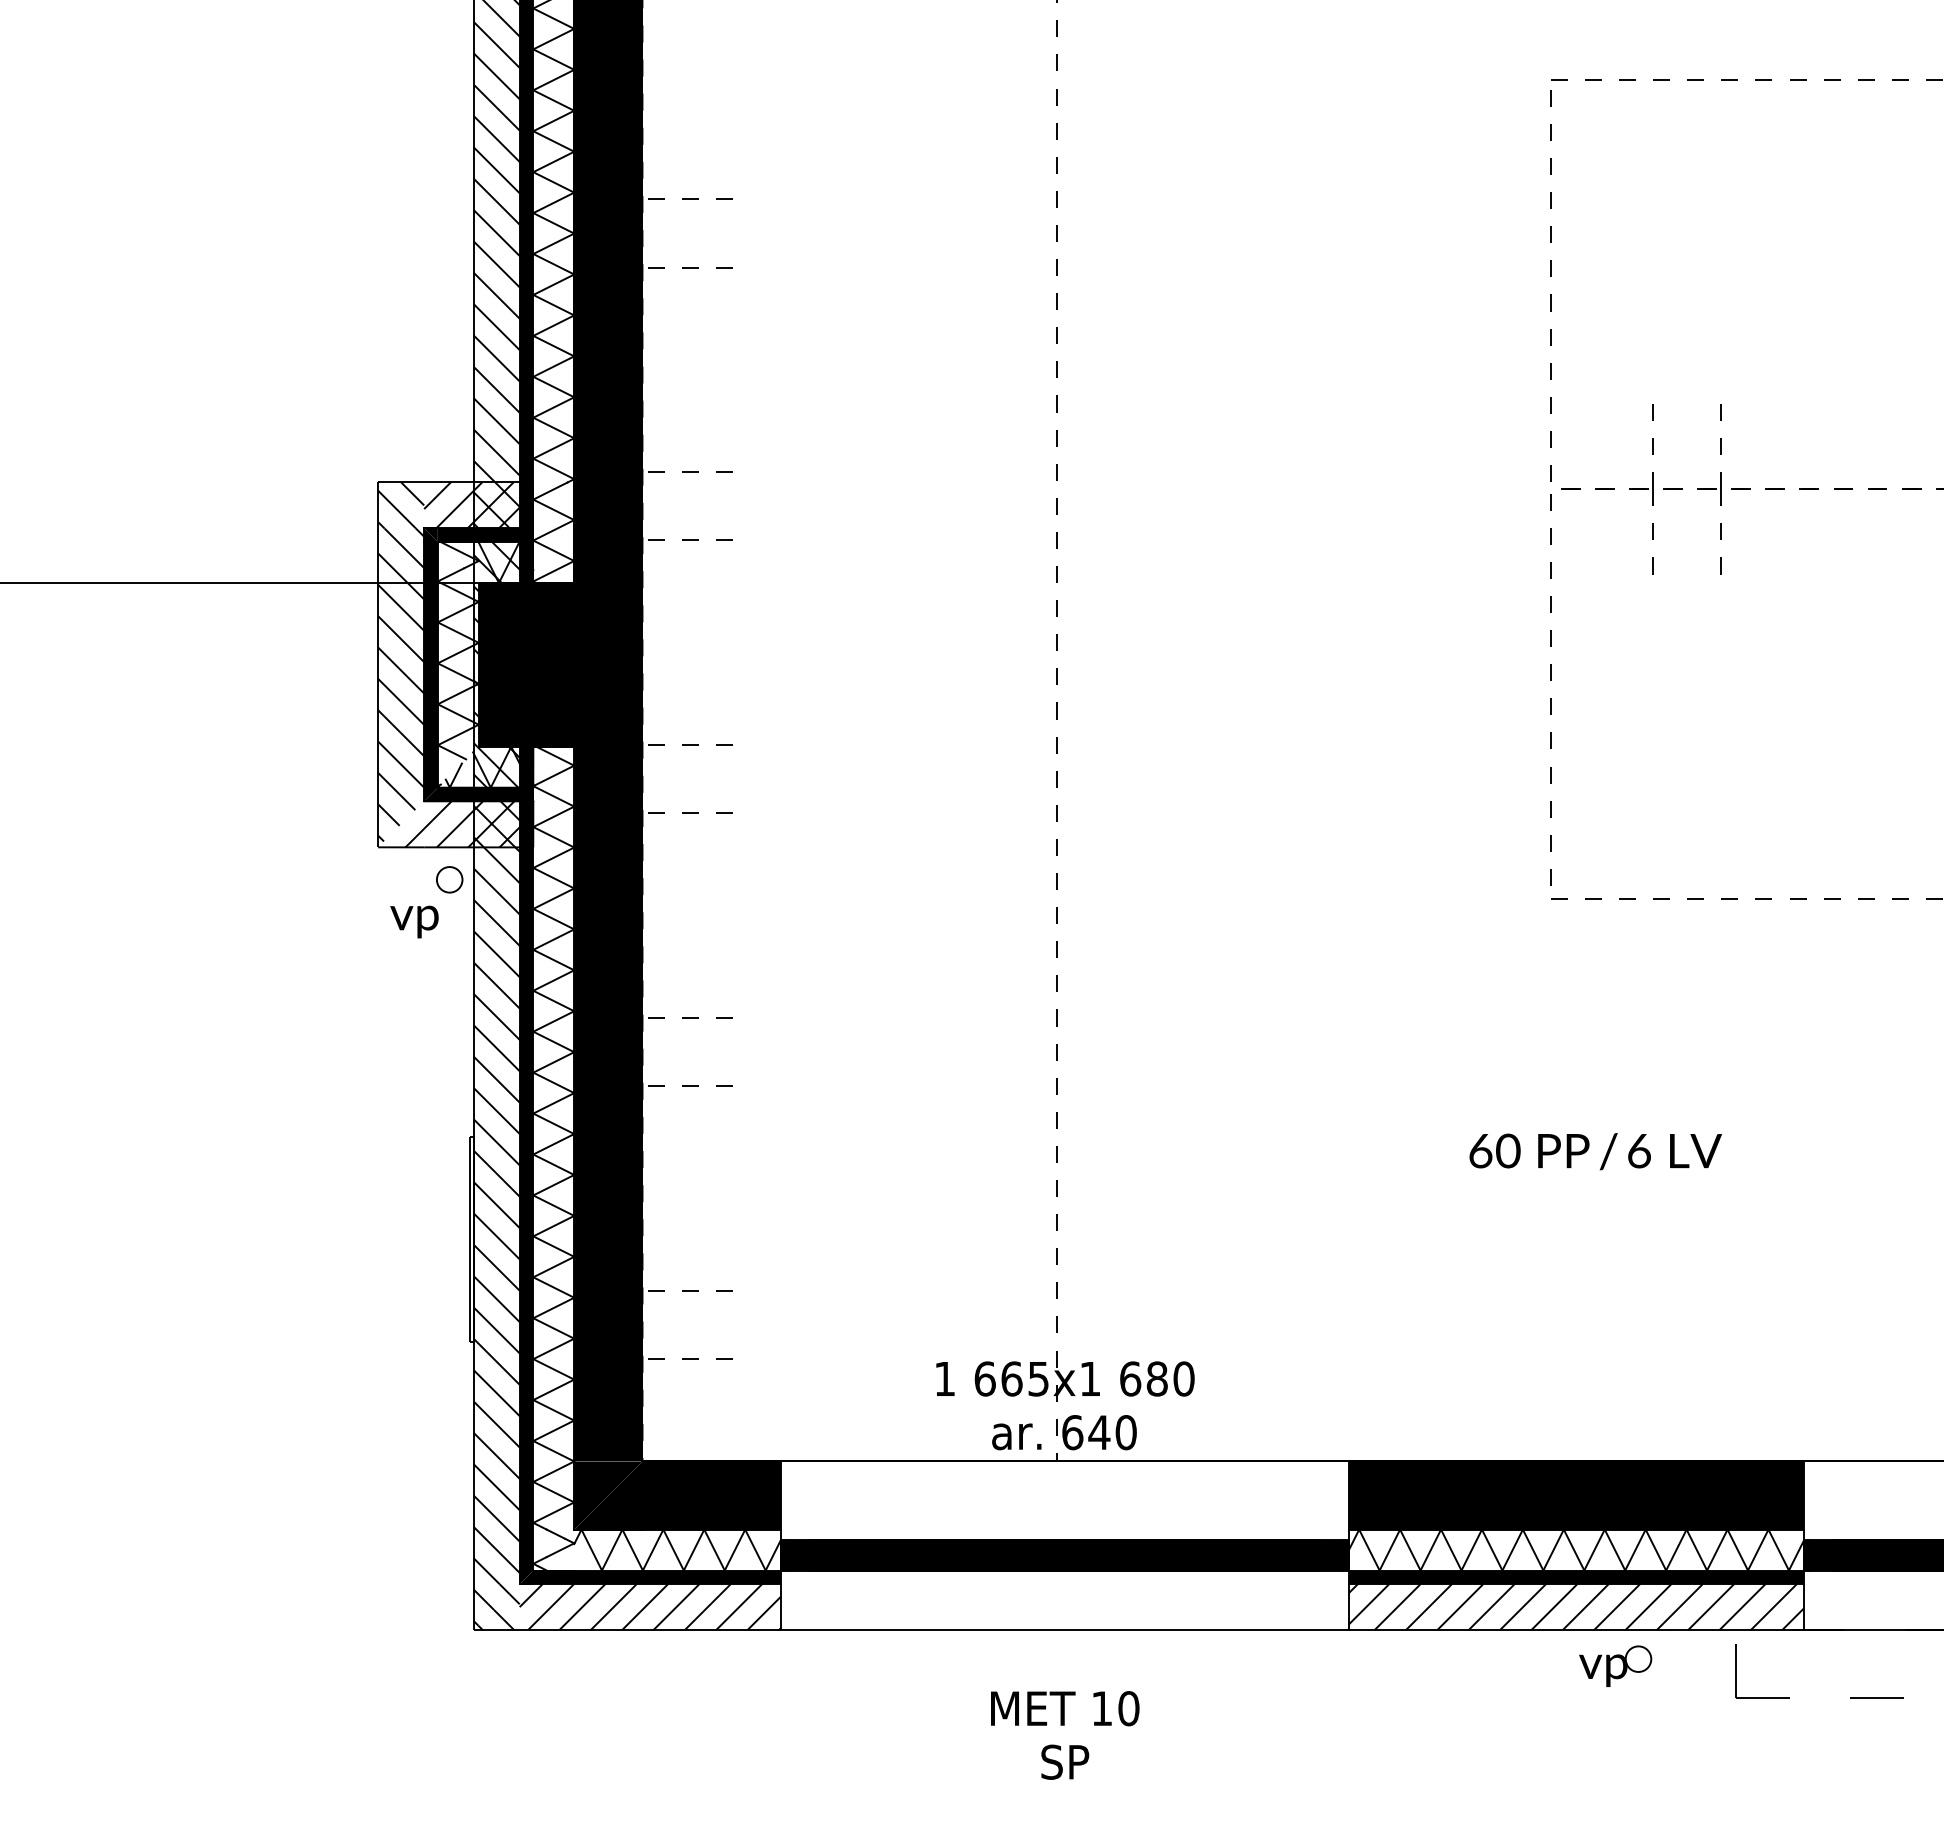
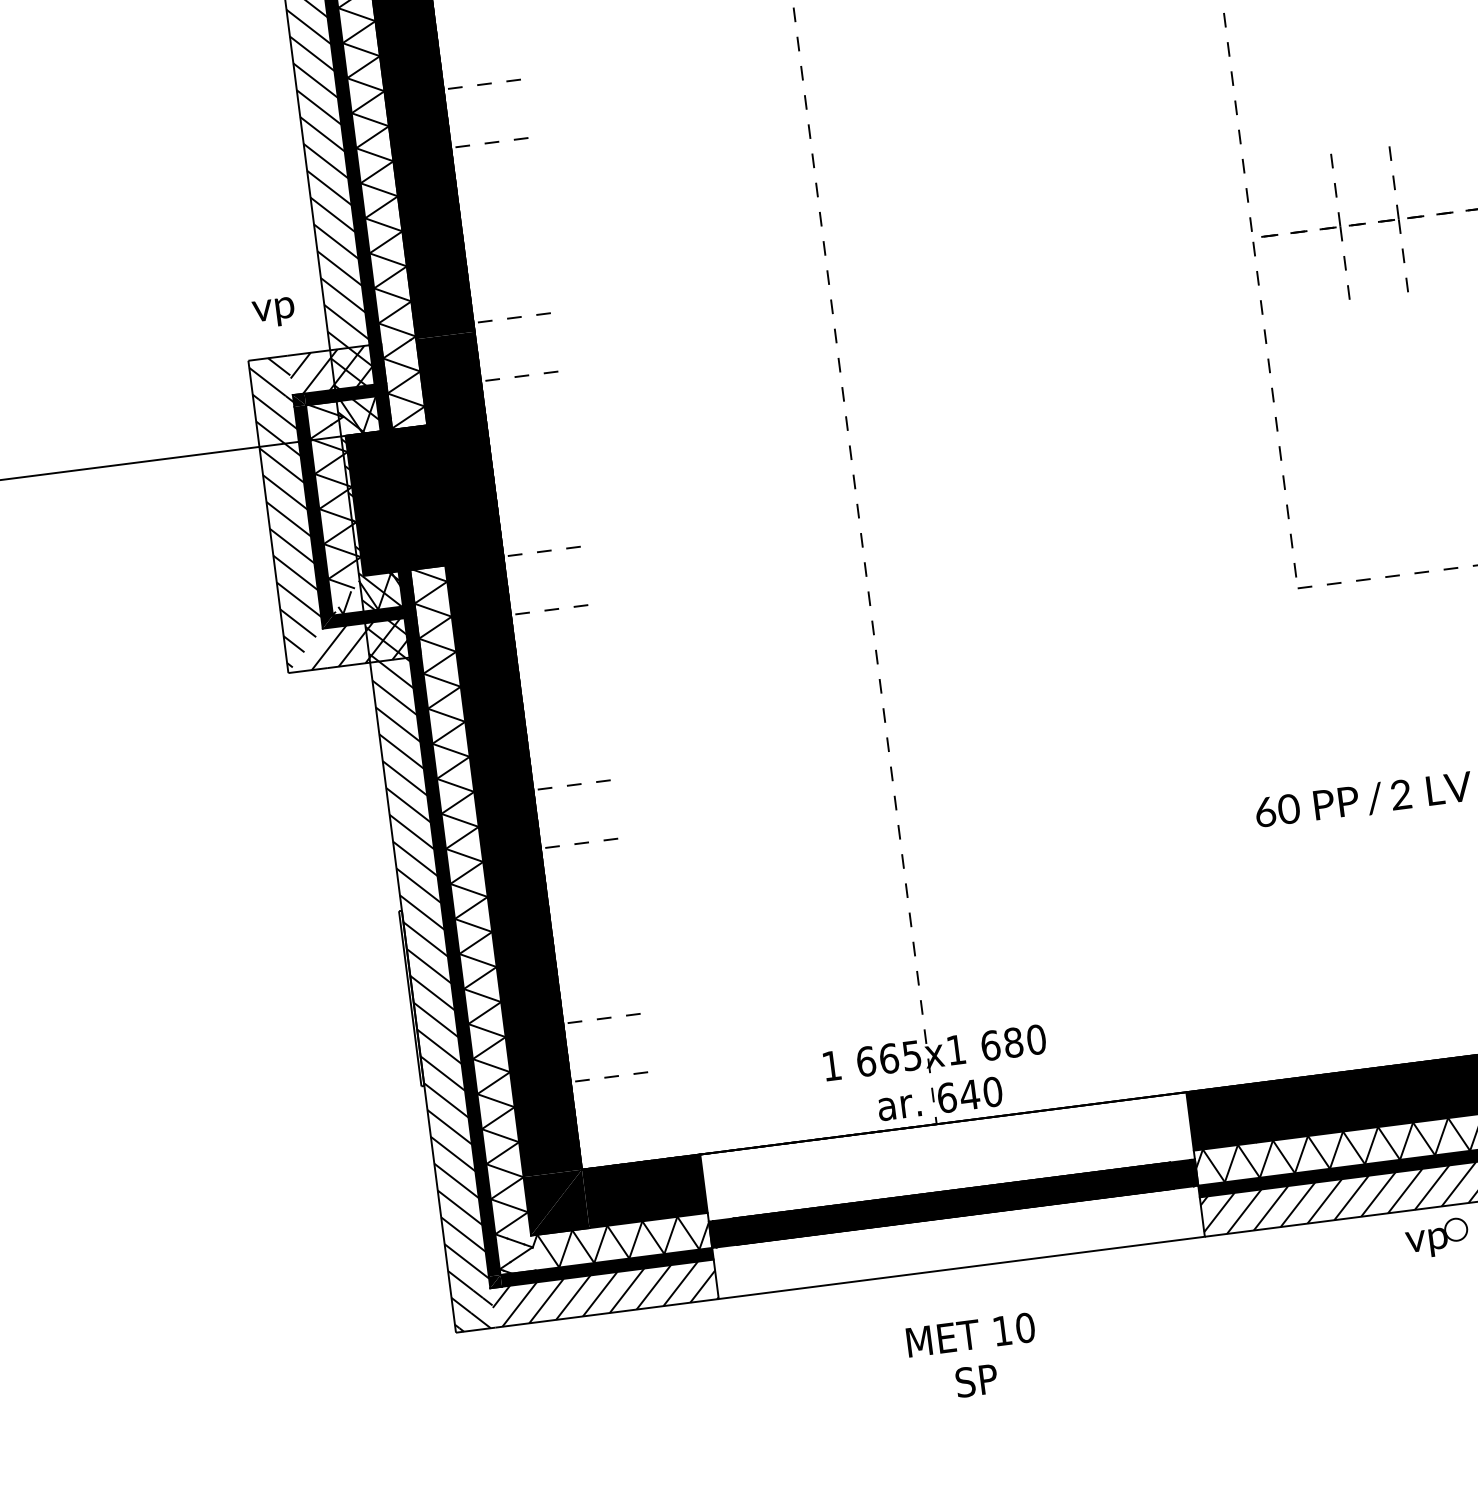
part: (449, 879) -> (353, 692), removed
text: (414, 921) -> (273, 312), moved
text: (1638, 1150) -> (1400, 794), 6 -> 2

